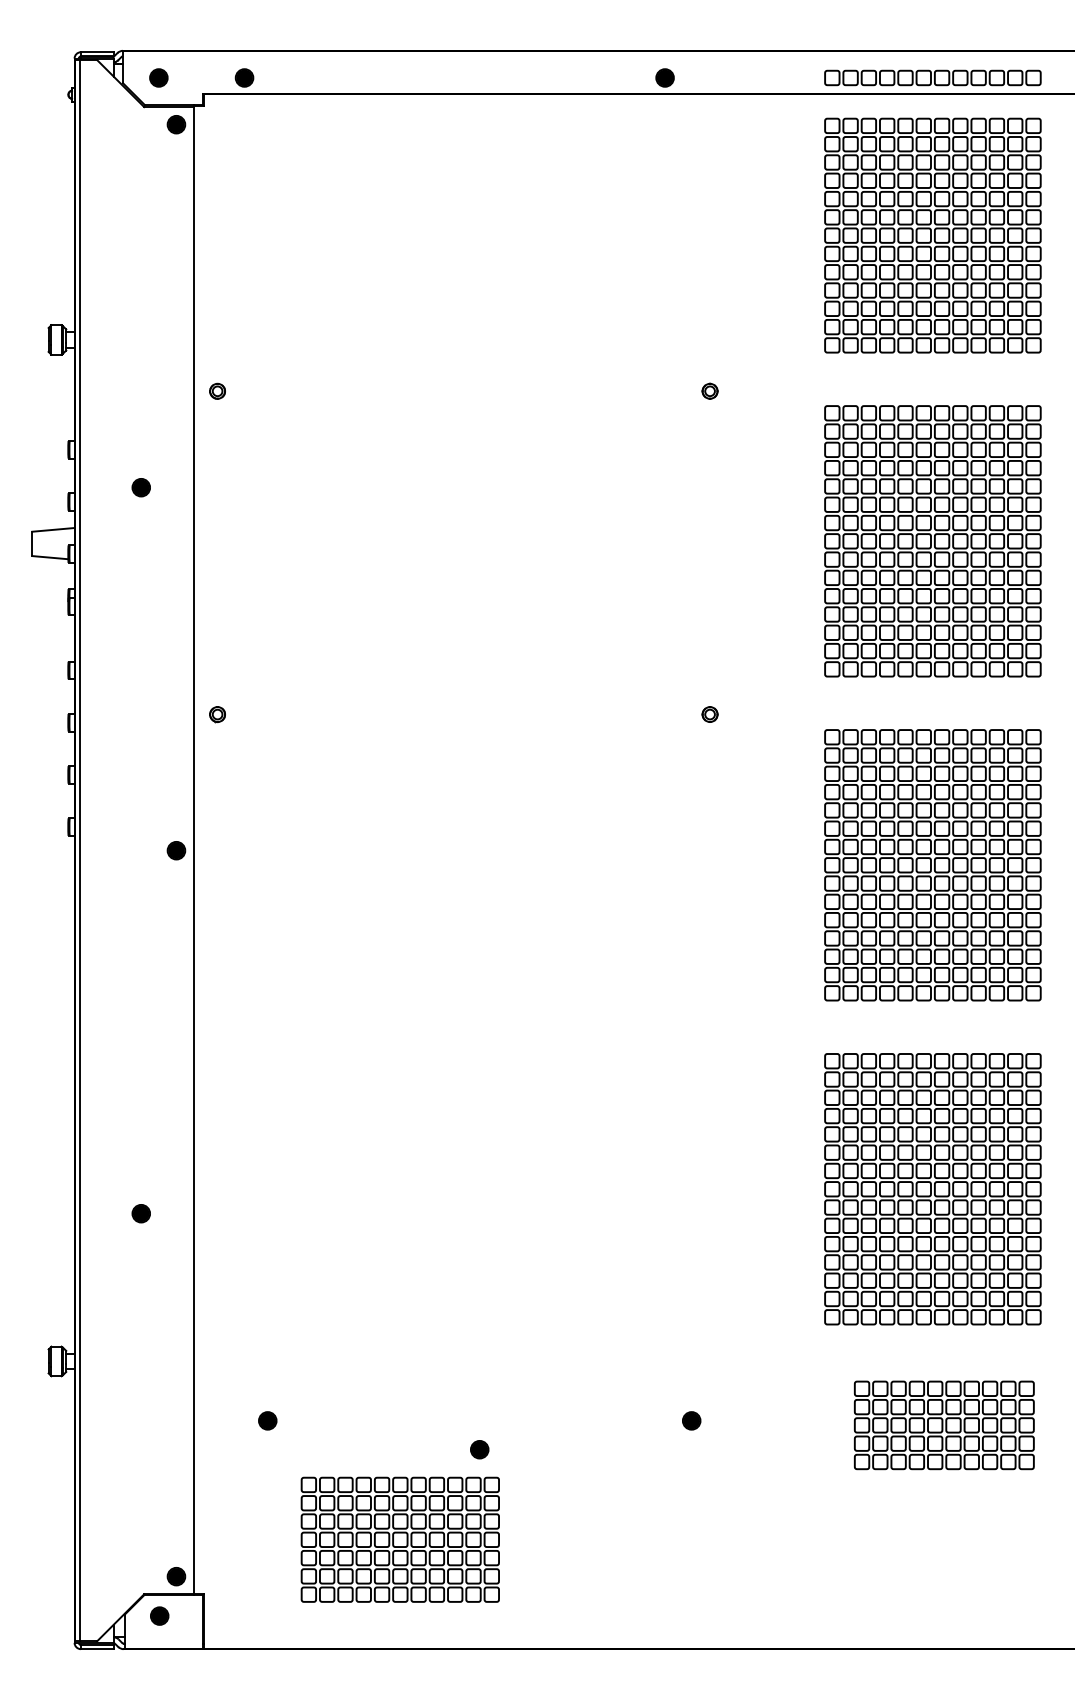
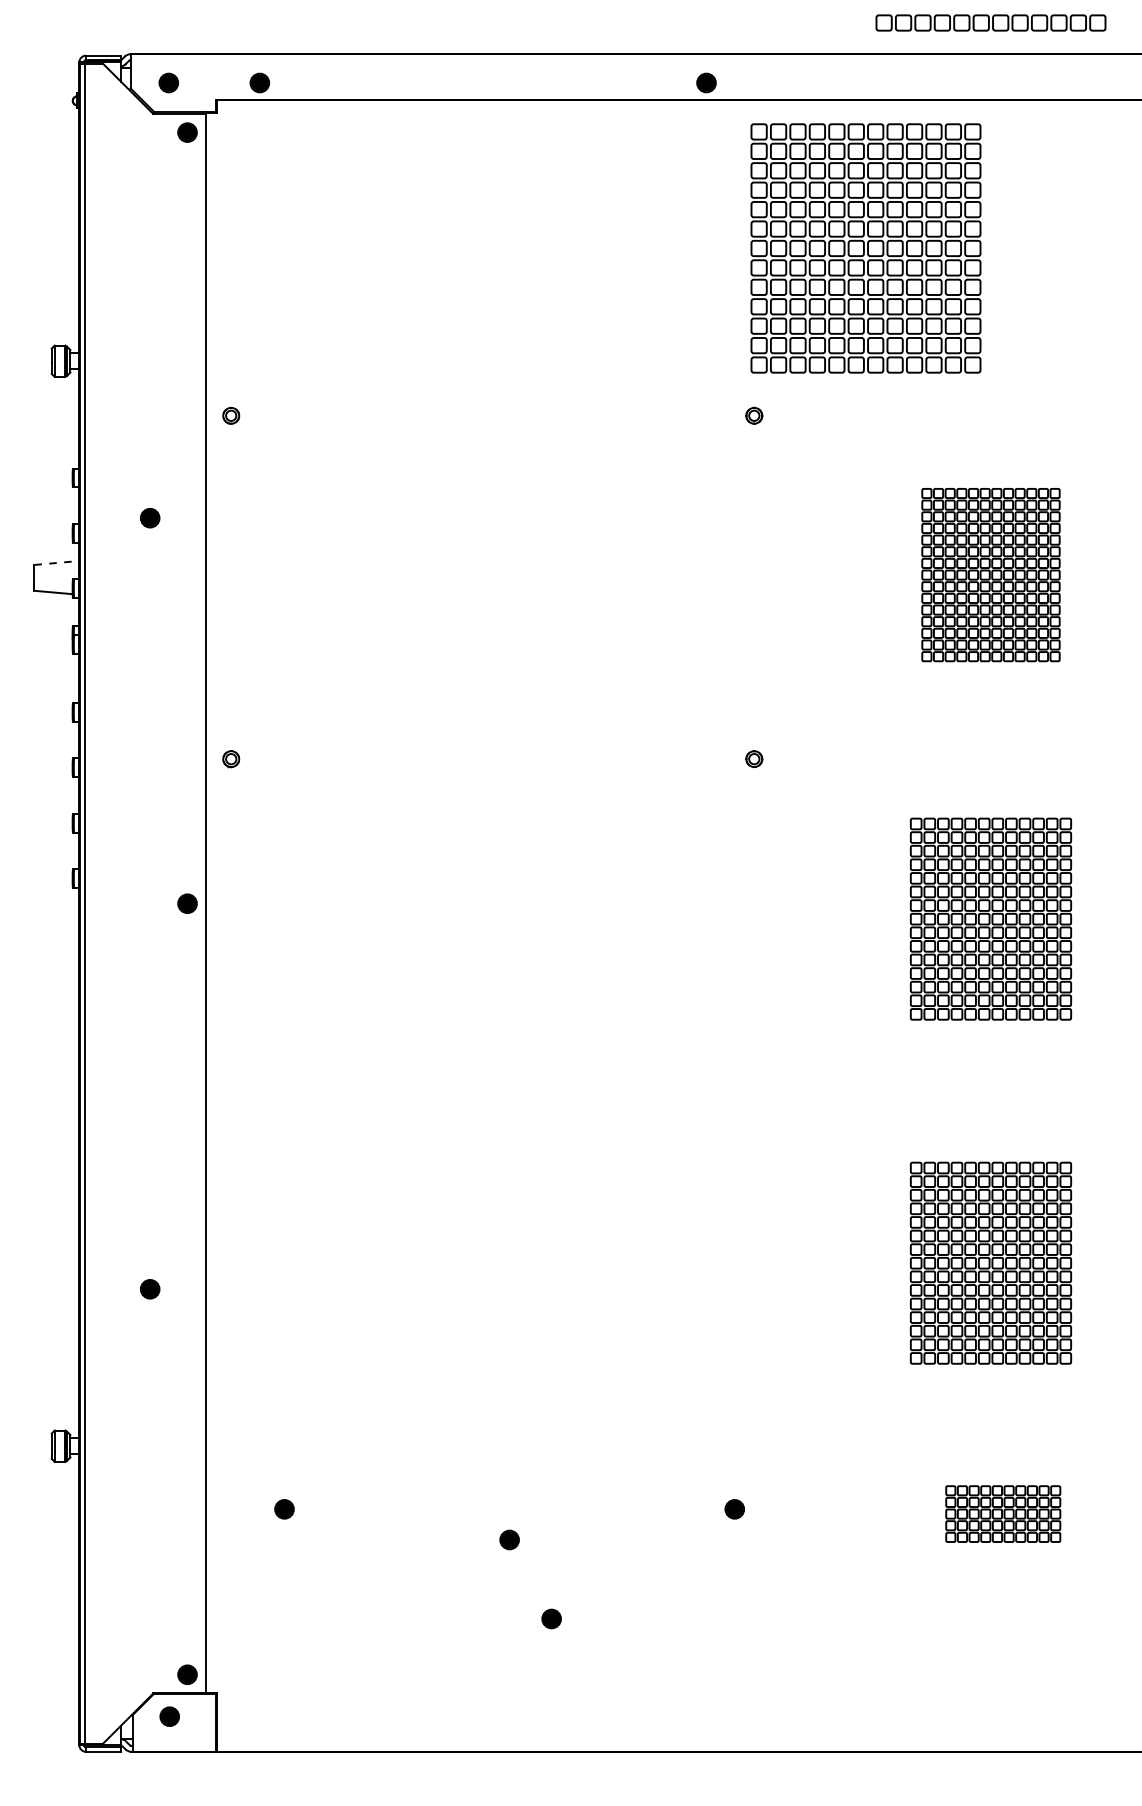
part: (932, 77) -> (990, 22), moved
part: (932, 235) -> (865, 248), moved
line: (53, 529) -> (56, 562), solid -> dashed
part: (932, 540) -> (990, 574), size x0.6
part: (932, 864) -> (990, 918), size x0.7
part: (932, 1188) -> (990, 1262), size x0.7
part: (944, 1424) -> (1003, 1513), size x0.6
part: (519, 1523) -> (551, 1618), added
part: (399, 1539) -> (424, 1635), removed

